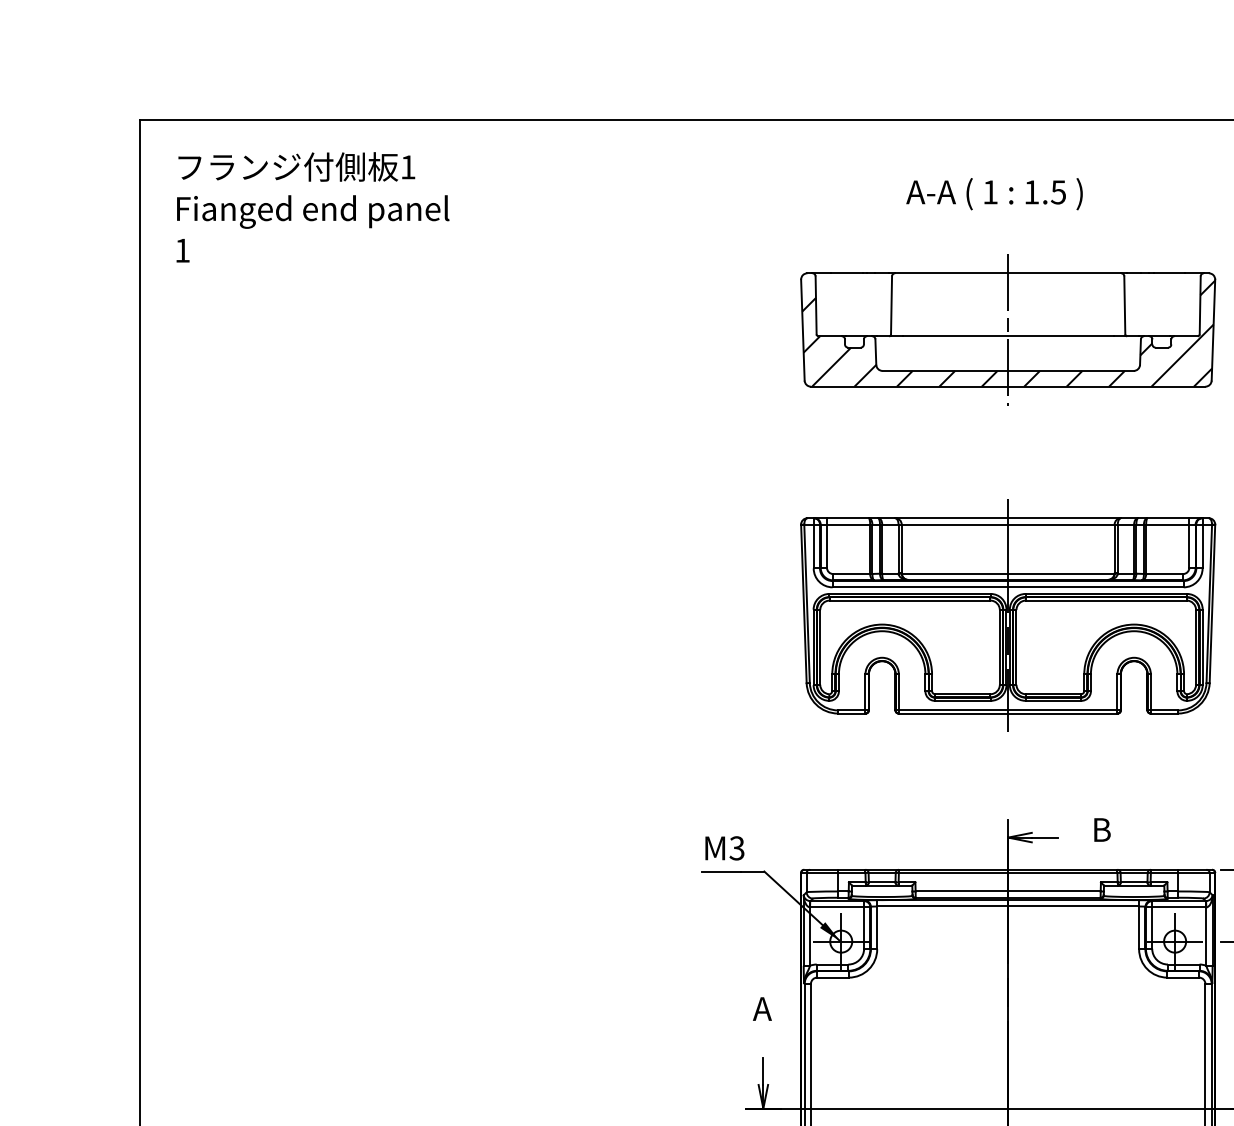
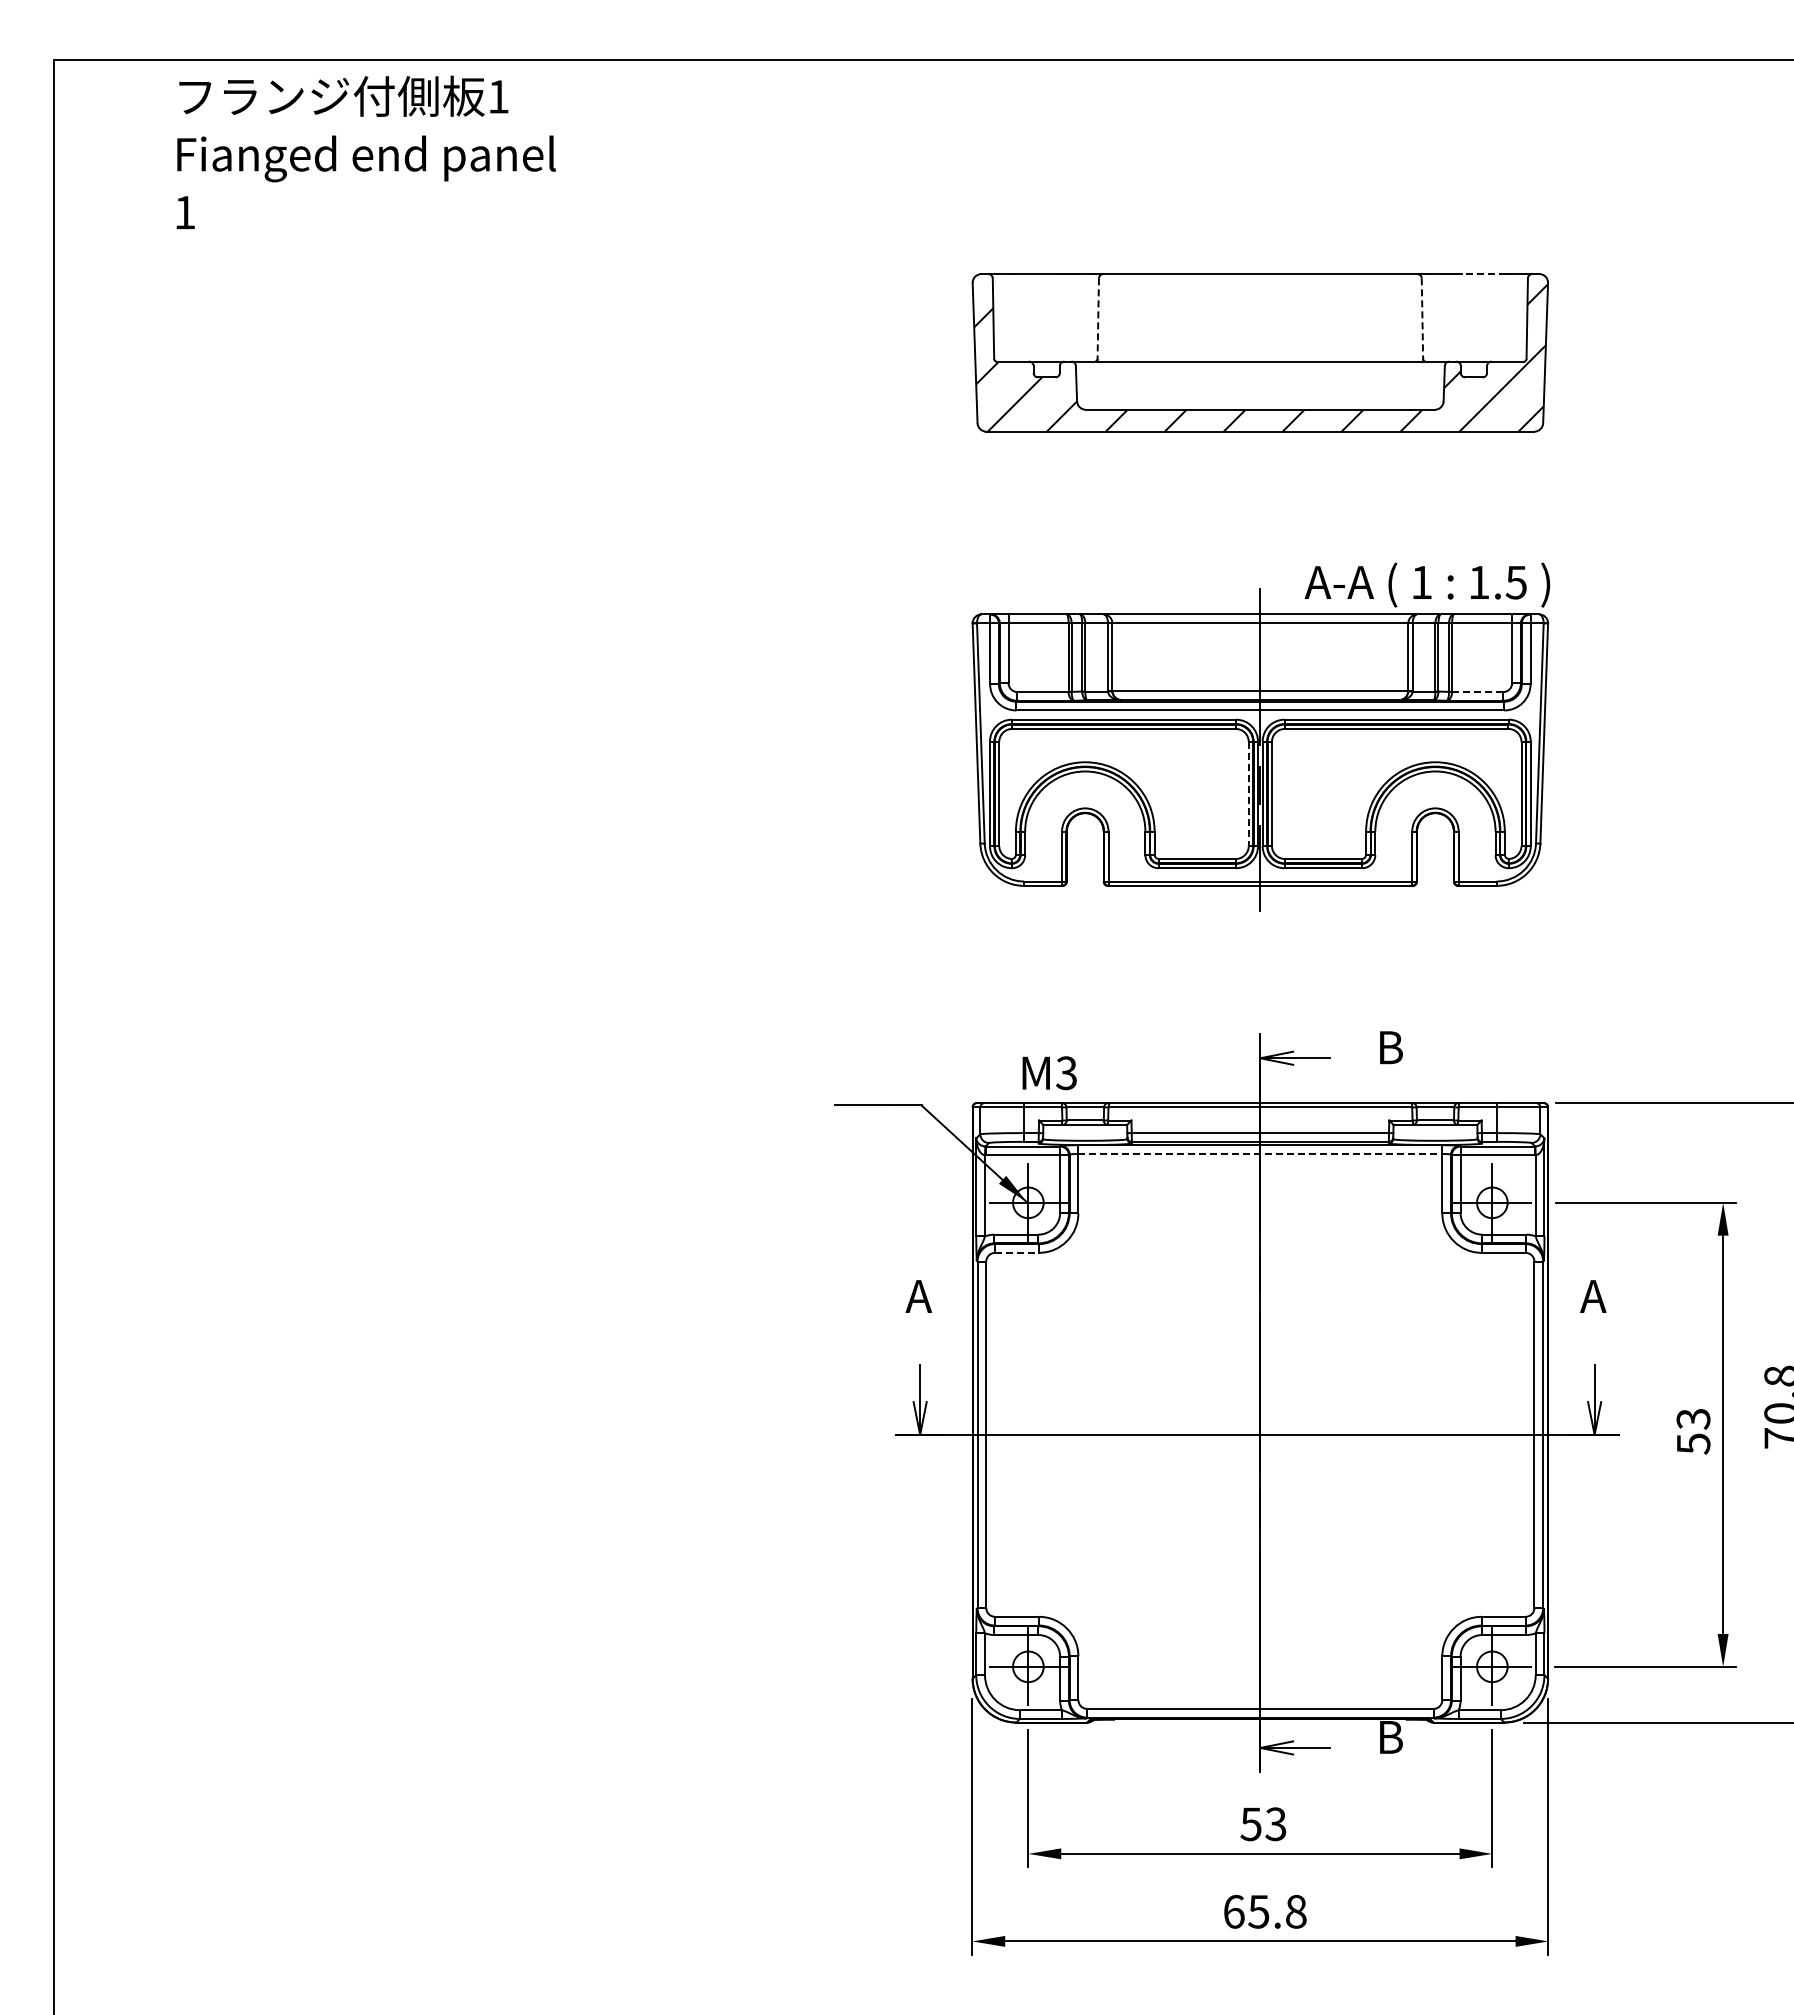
text: (994, 193) -> (1427, 584), moved
text: (312, 206) -> (365, 151), moved
line: (1169, 273) -> (1484, 274), solid -> dashed
line: (891, 305) -> (1098, 319), solid -> dashed
line: (1124, 305) -> (1422, 319), solid -> dashed
line: (1008, 329) -> (1260, 352), removed
line: (1164, 574) -> (1477, 692), solid -> dashed
line: (999, 647) -> (1248, 793), solid -> dashed
text: (724, 848) -> (1049, 1073), moved
line: (1008, 906) -> (1260, 1153), solid -> dashed
line: (833, 977) -> (1017, 1252), solid -> dashed

